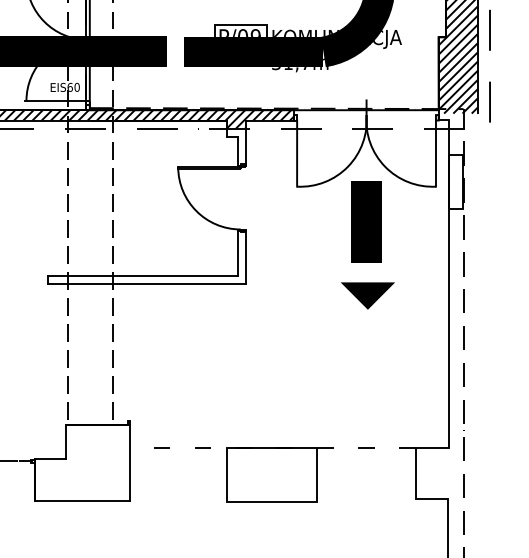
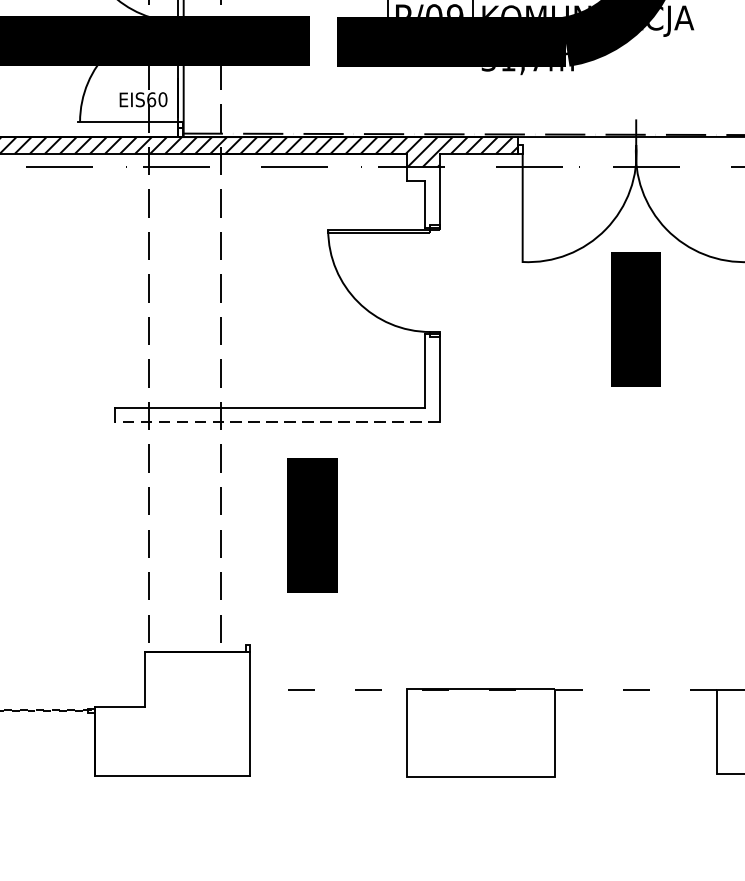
line: (146, 284) -> (276, 421), solid -> dashed
line: (367, 295) -> (637, 439), removed
line: (168, 347) -> (312, 524), added

